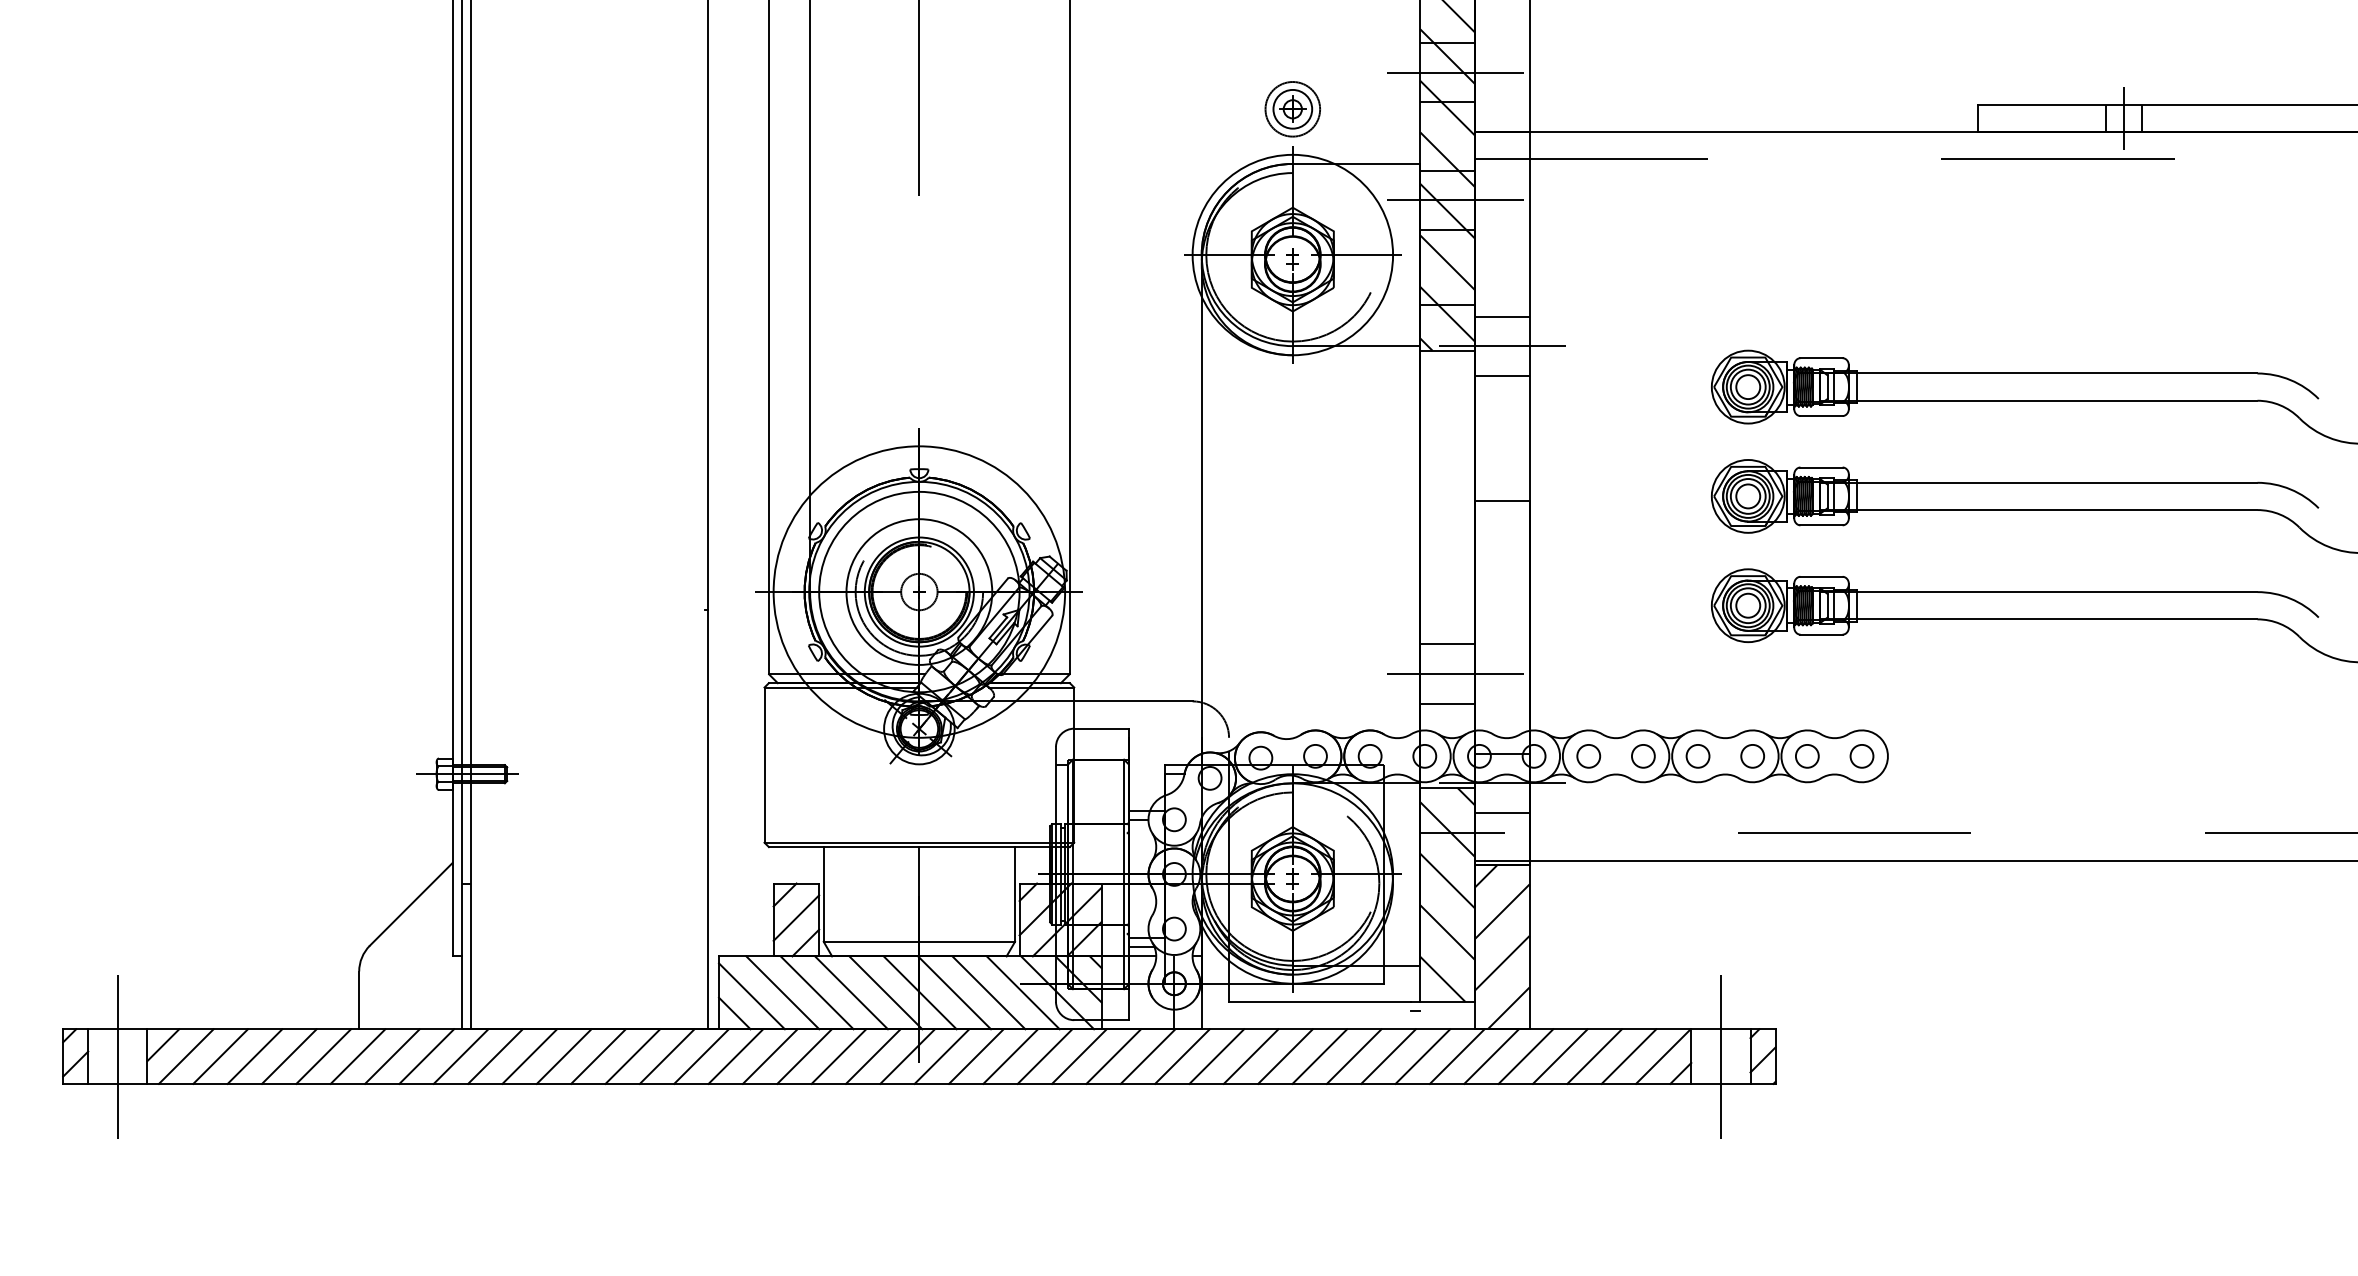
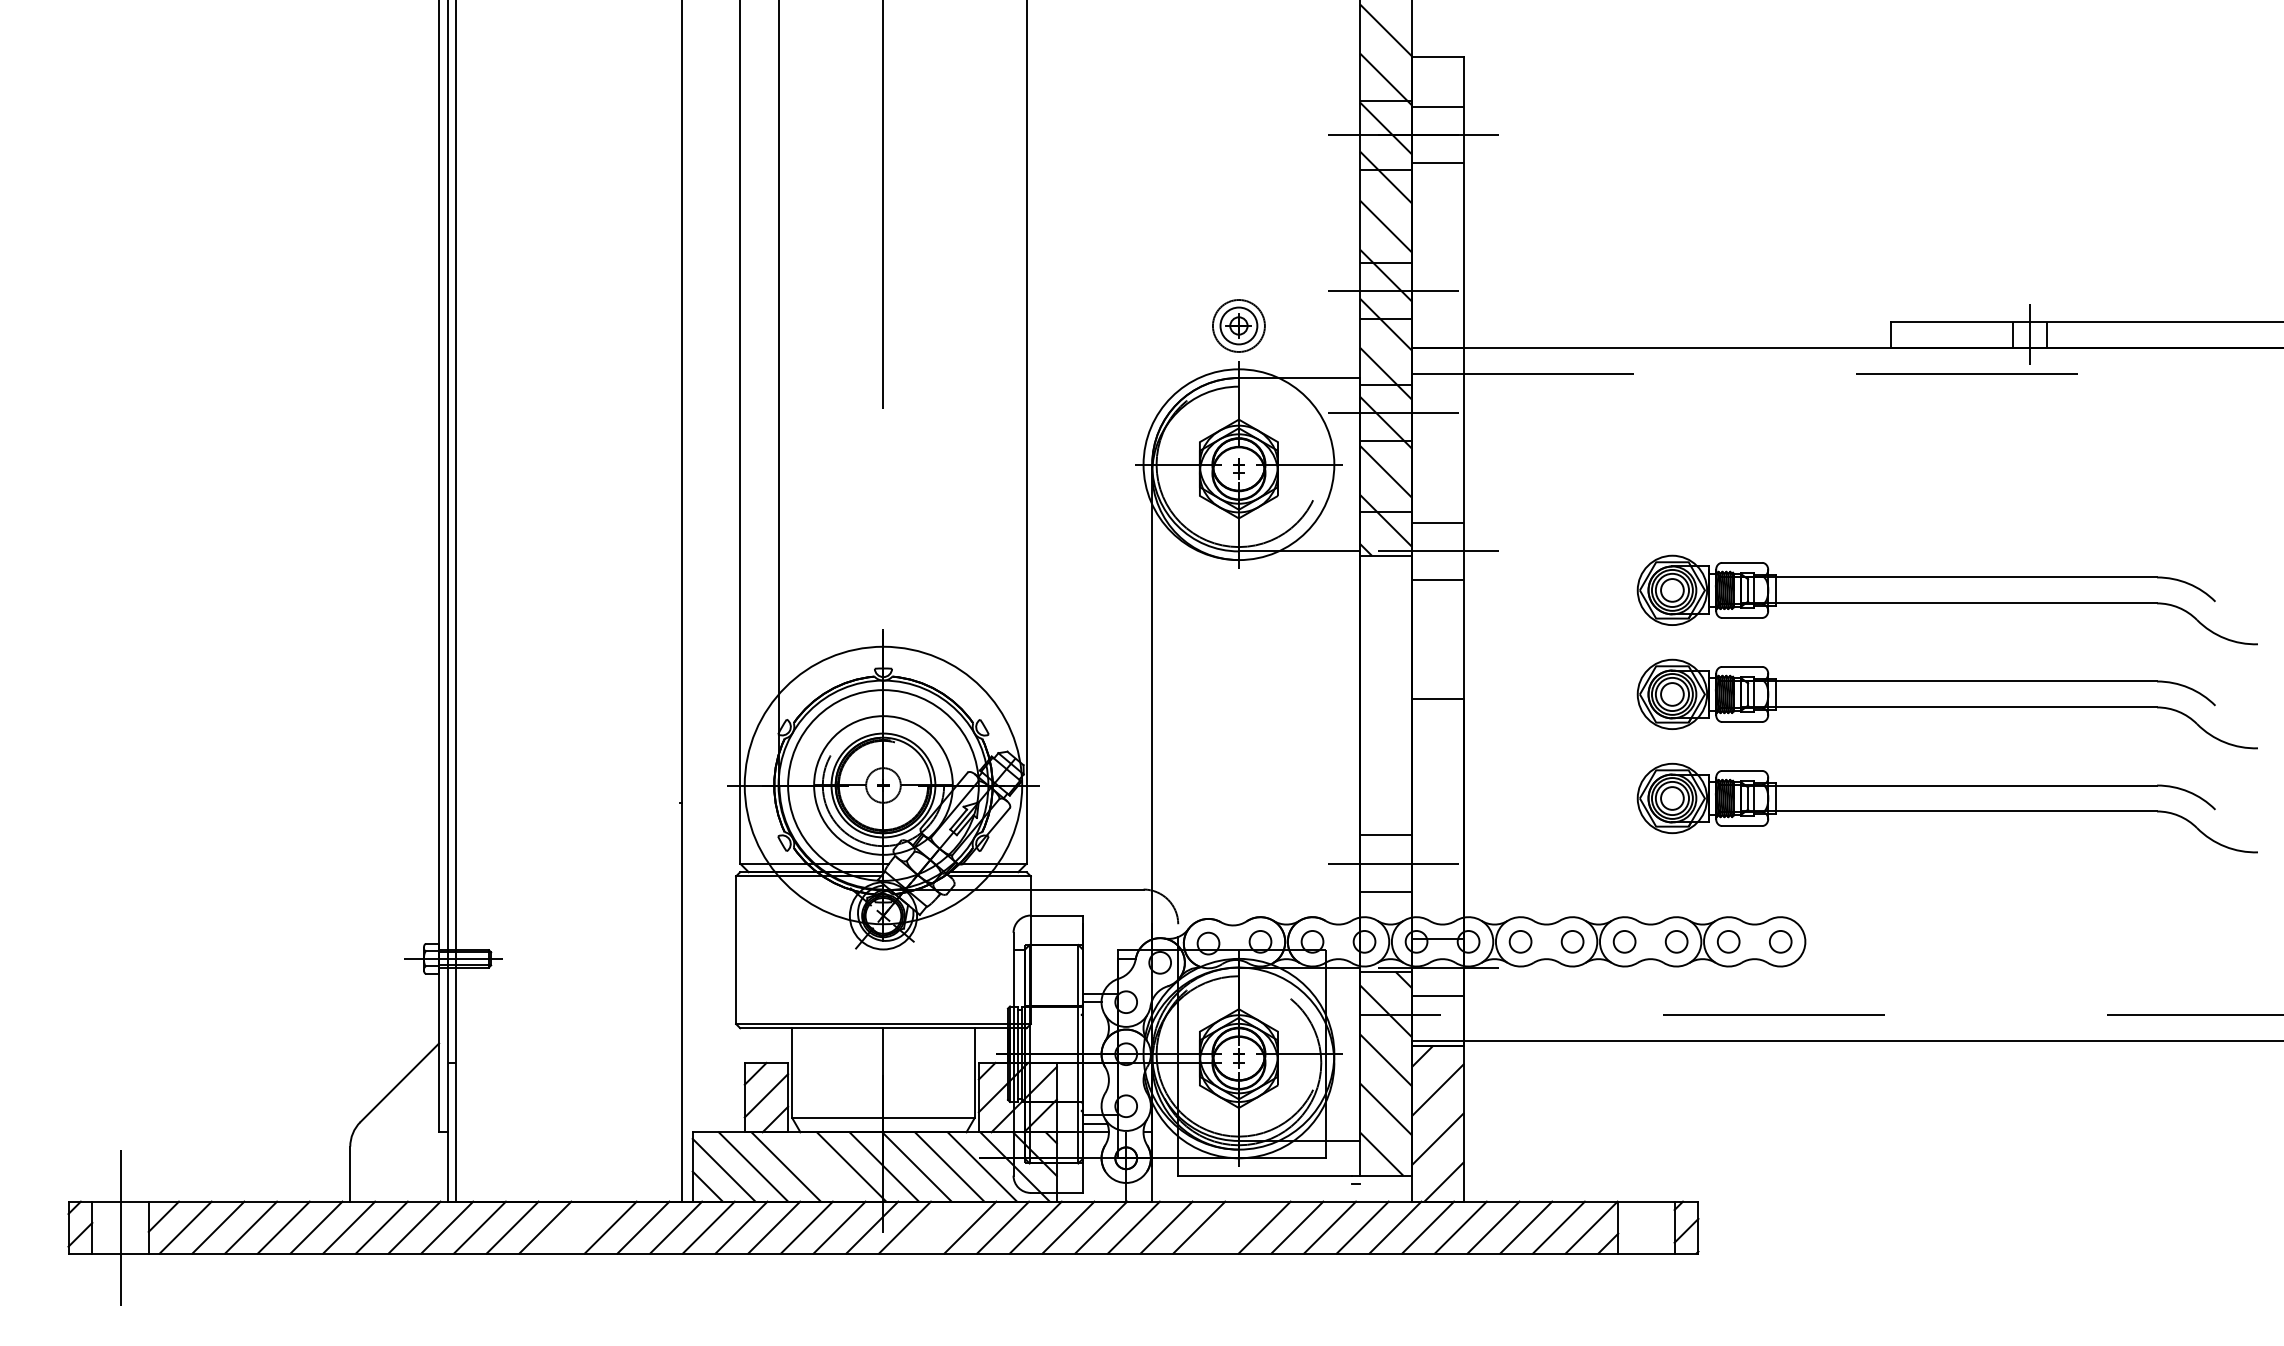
line: (851, 992) -> (818, 1166), removed
line: (598, 1056) -> (578, 1227), removed
line: (976, 1056) -> (937, 1227), removed
line: (1285, 1056) -> (1231, 1227), removed
line: (1721, 1056) -> (1646, 1227), removed

